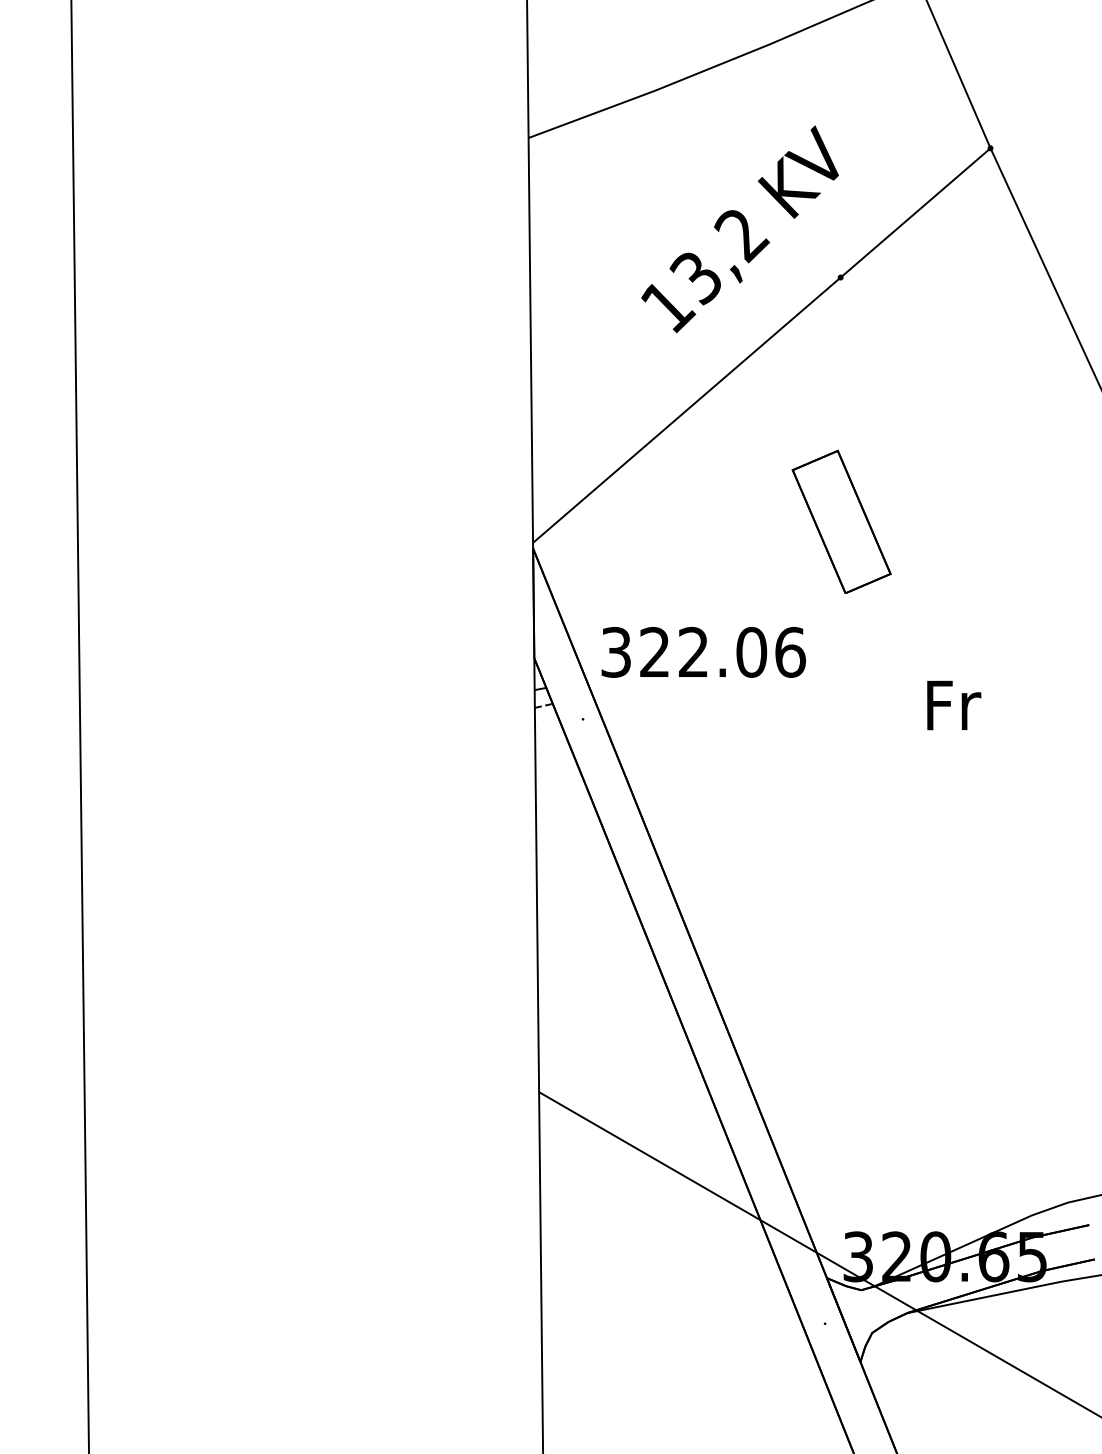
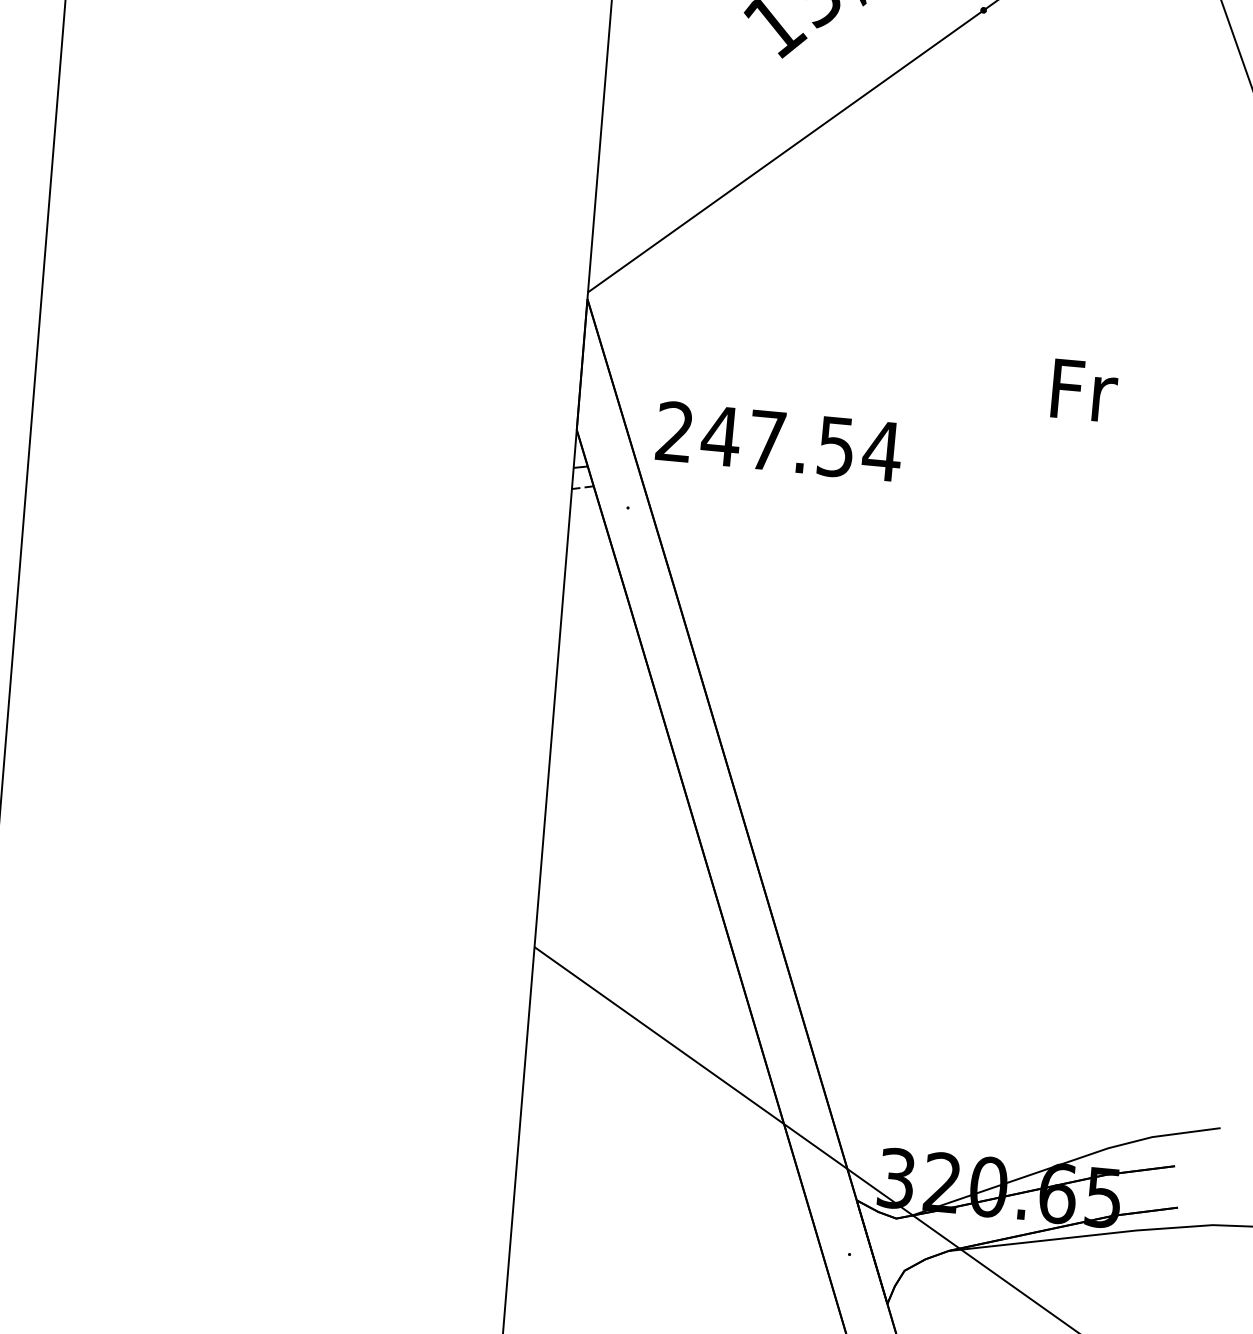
part: (841, 521) -> (957, 300), removed
text: (703, 651) -> (778, 440), 322.06 -> 247.54
text: (954, 705) -> (1085, 390), moved

